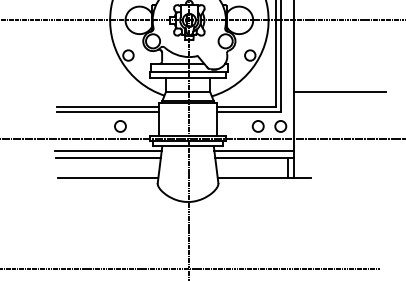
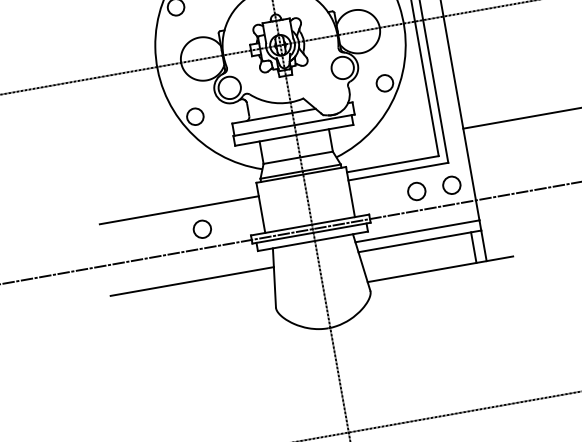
line: (108, 106) -> (178, 201), removed
line: (108, 151) -> (190, 271), removed
line: (108, 177) -> (197, 311), removed

